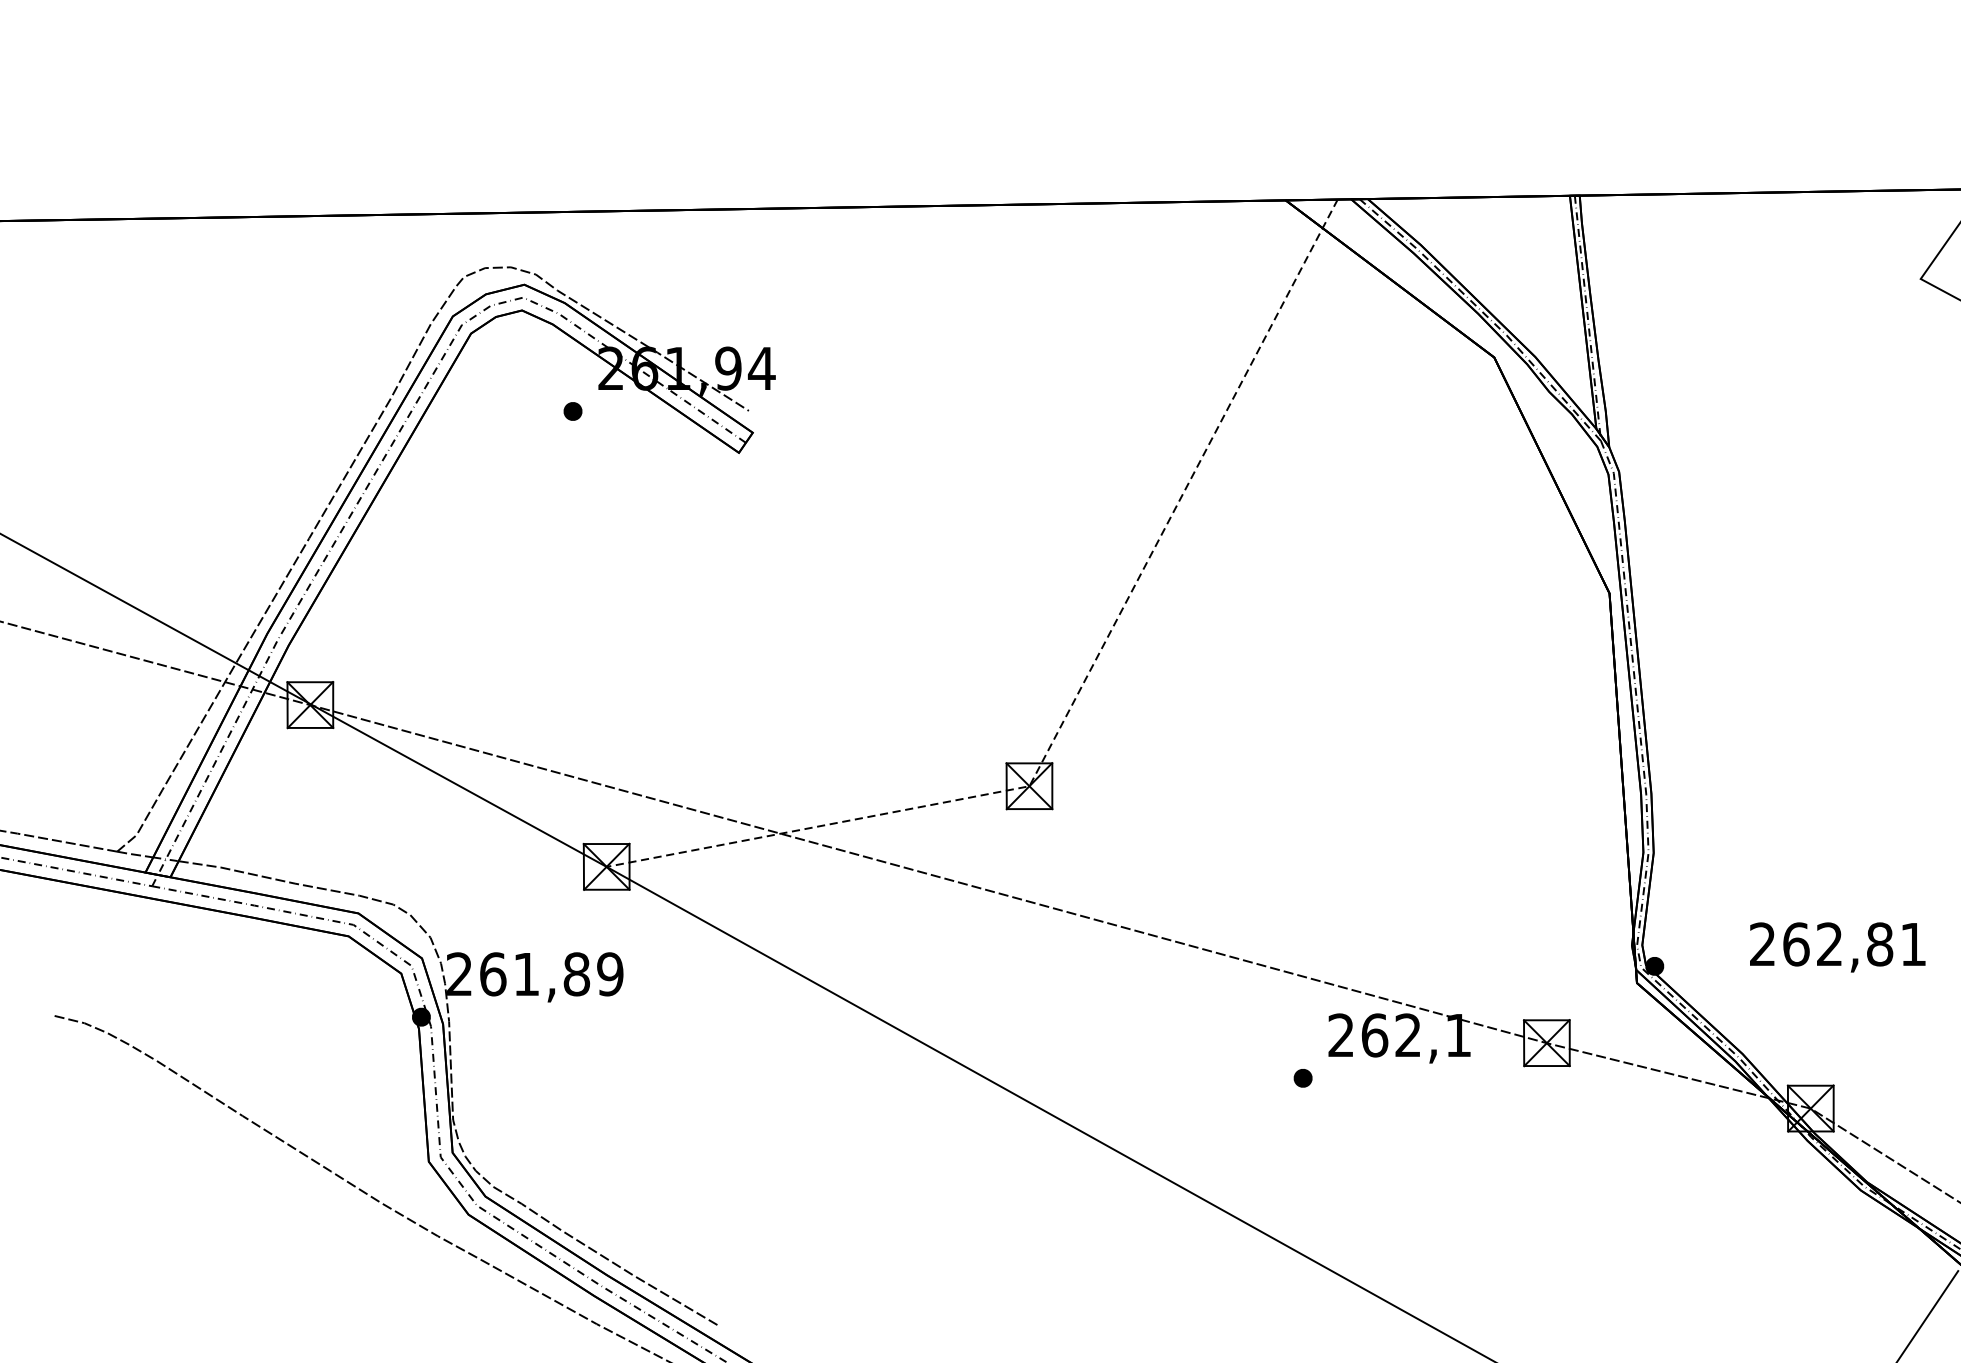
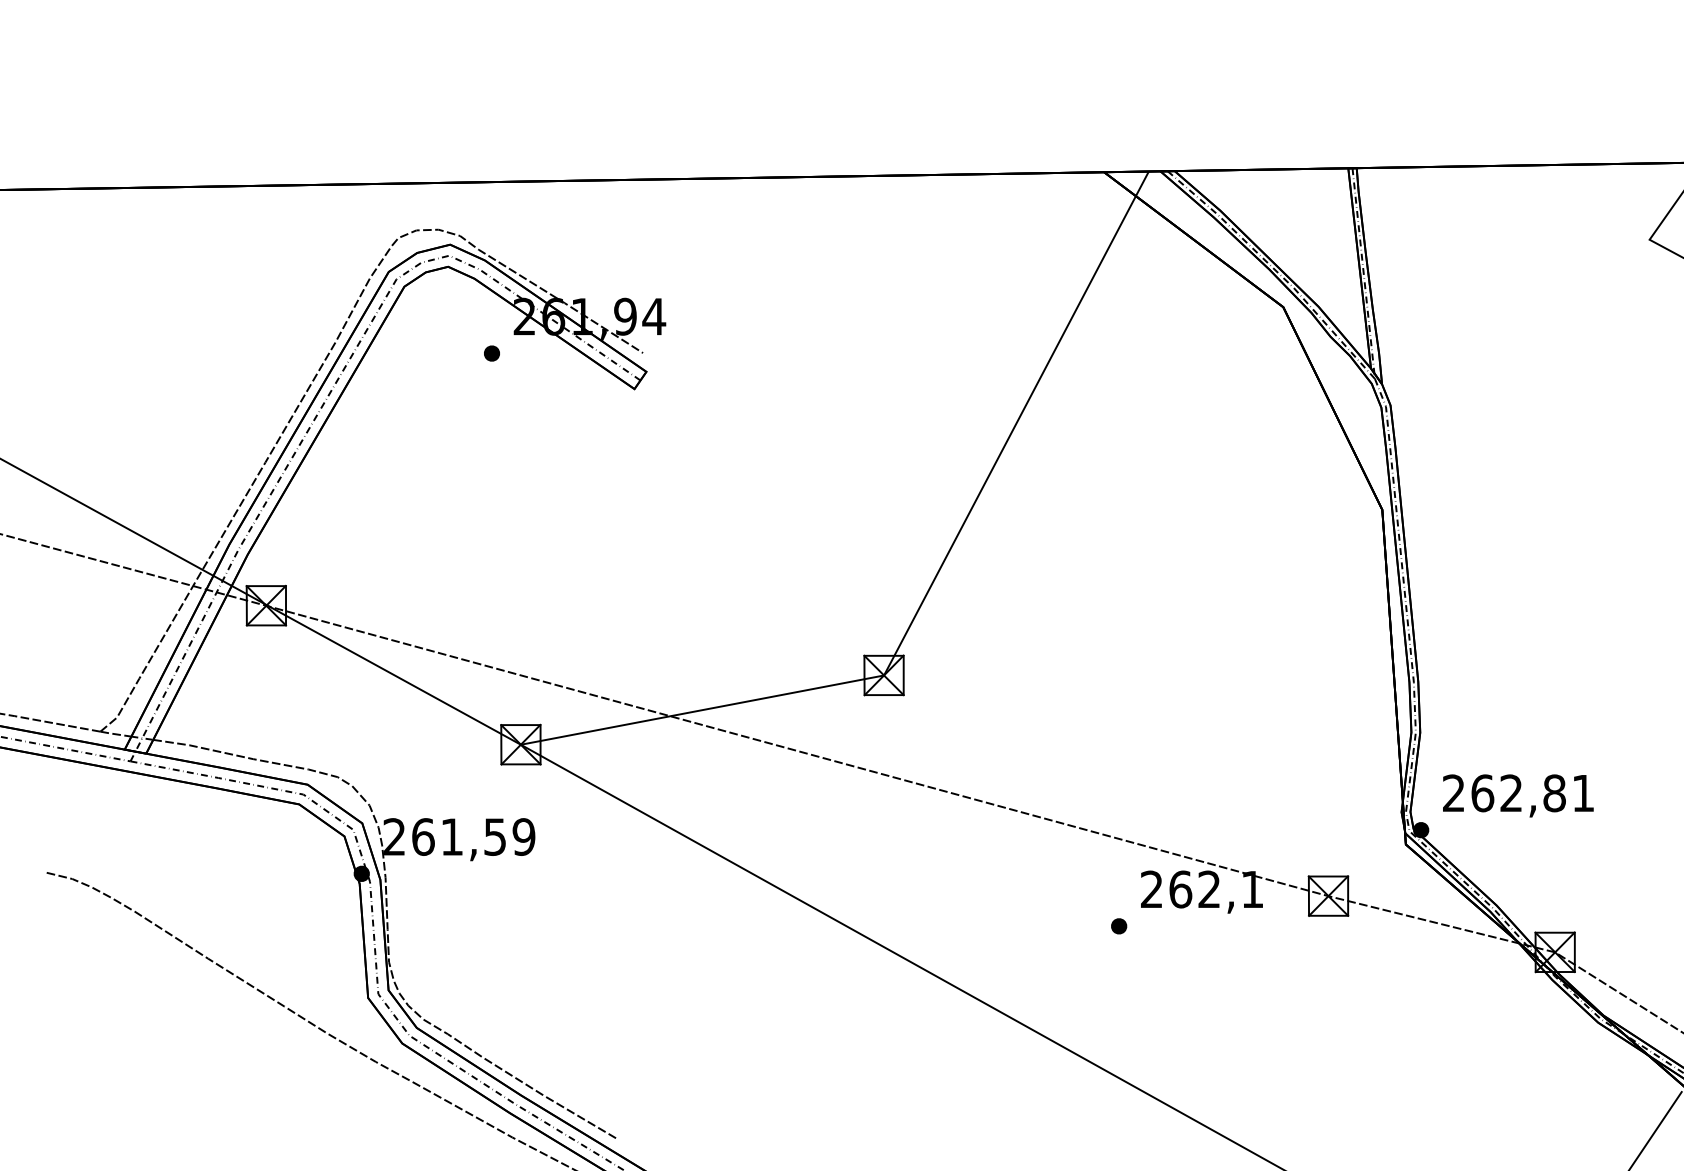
line: (1083, 683) -> (930, 587), dashed -> solid
text: (1837, 946) -> (1518, 795), moved
text: (577, 973) -> (495, 836), 261,89 -> 261,59

